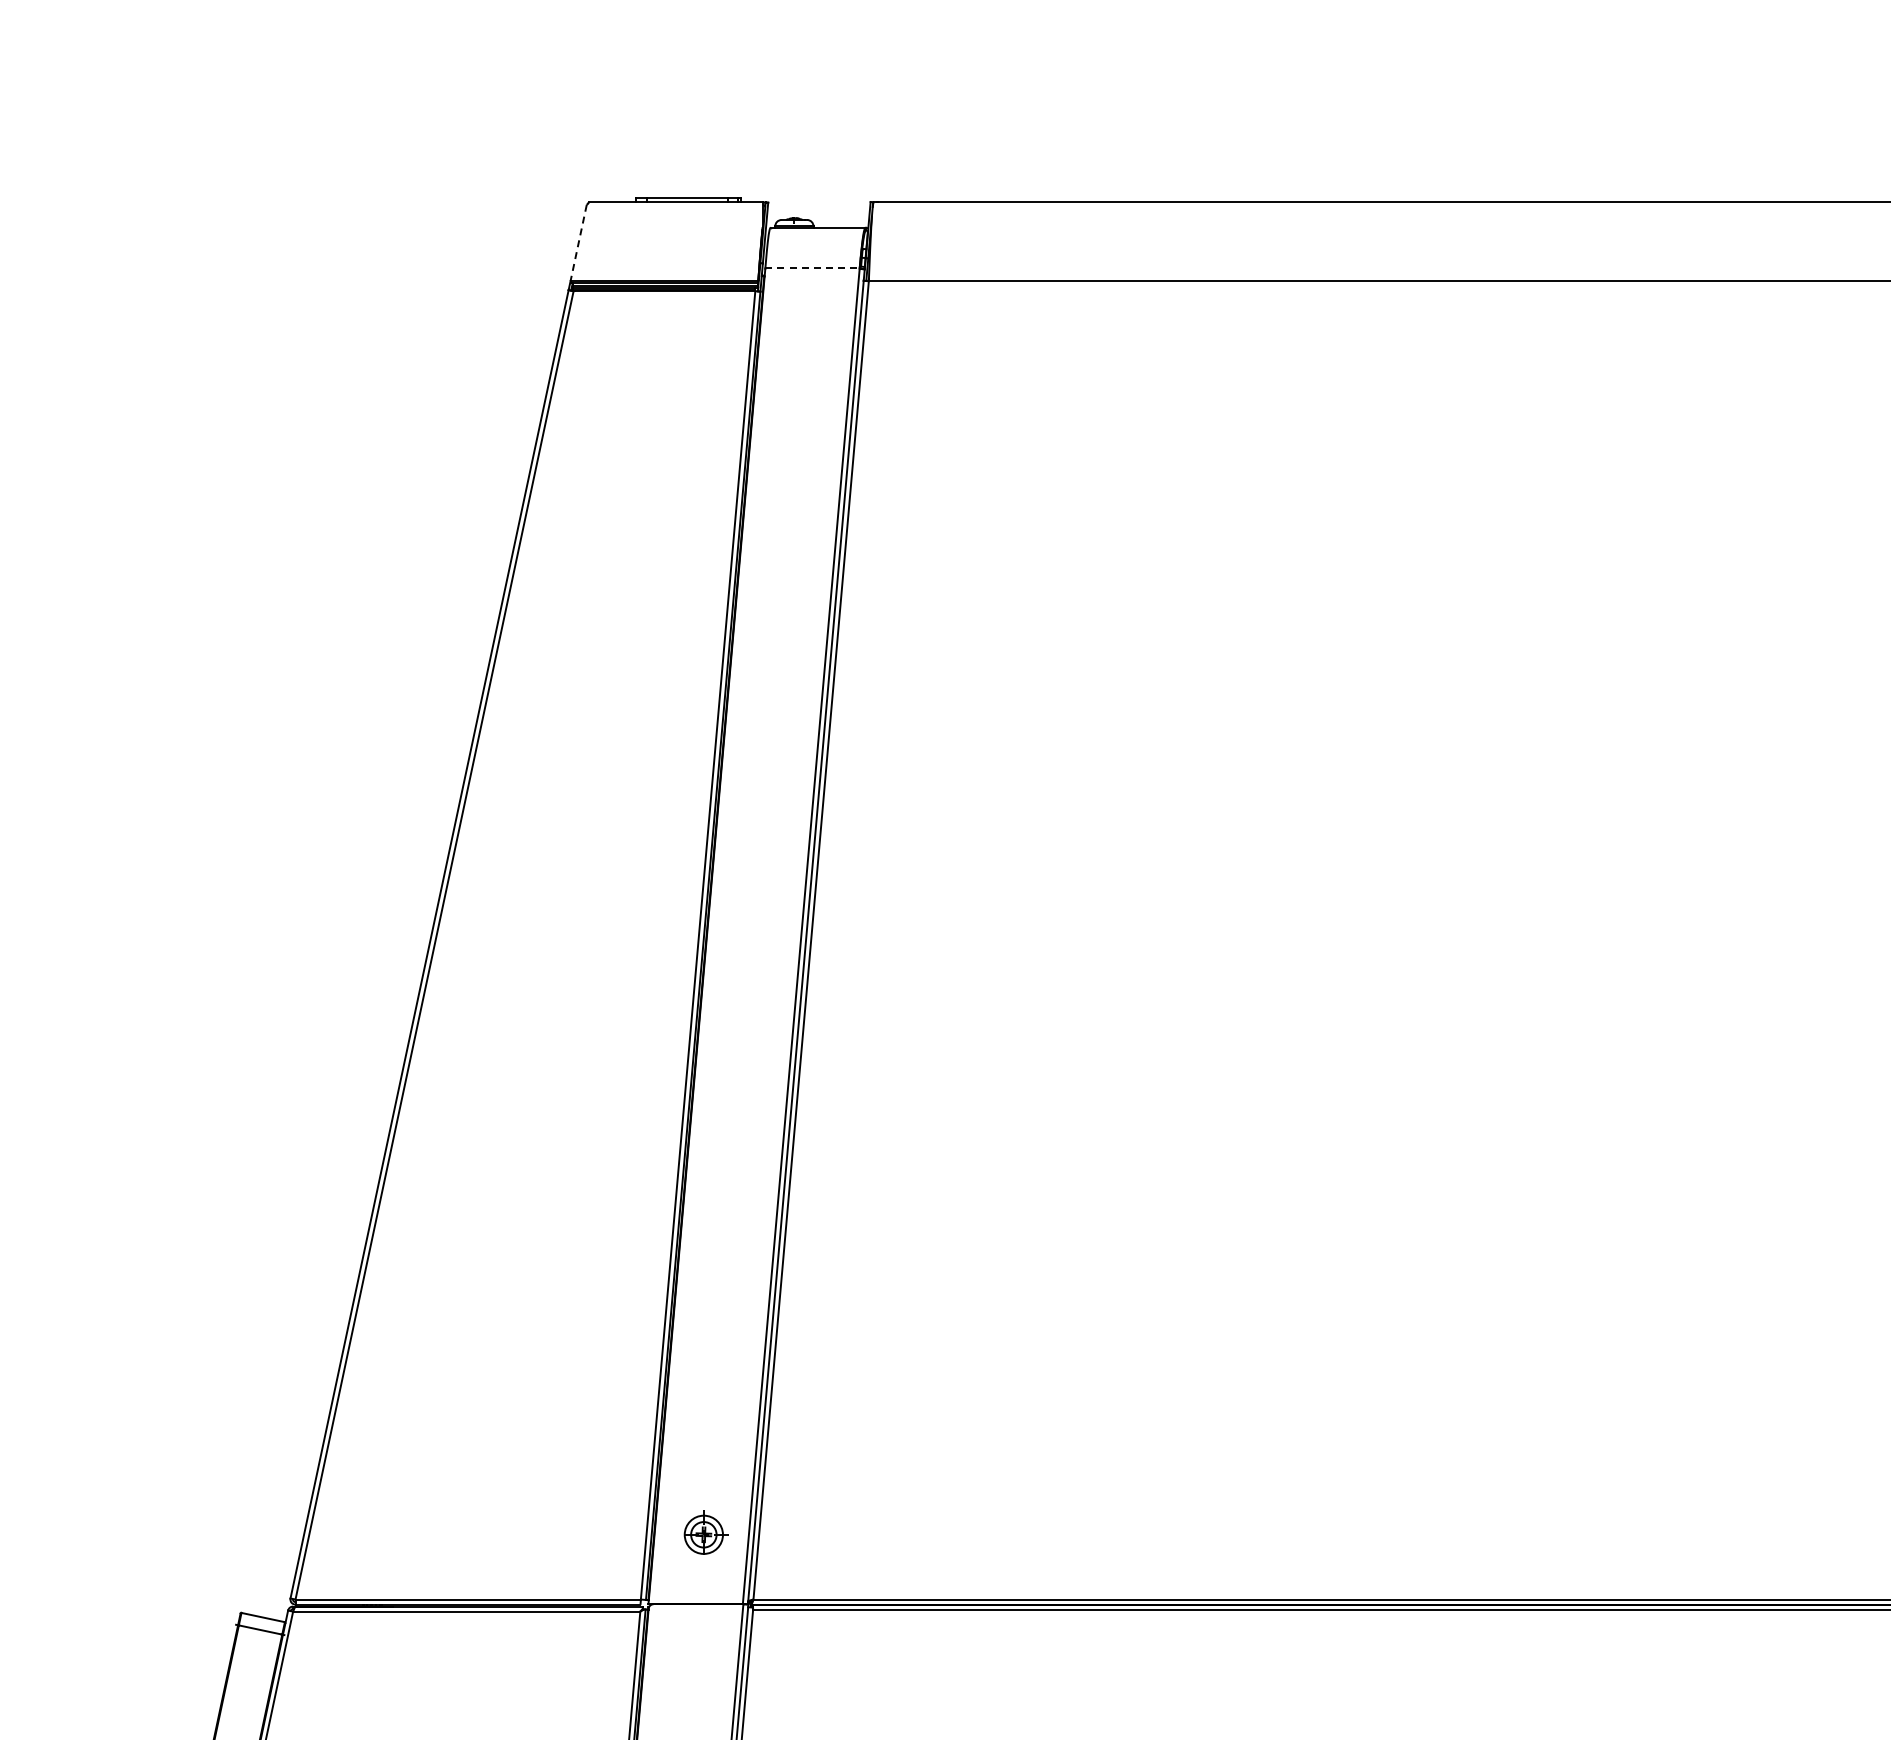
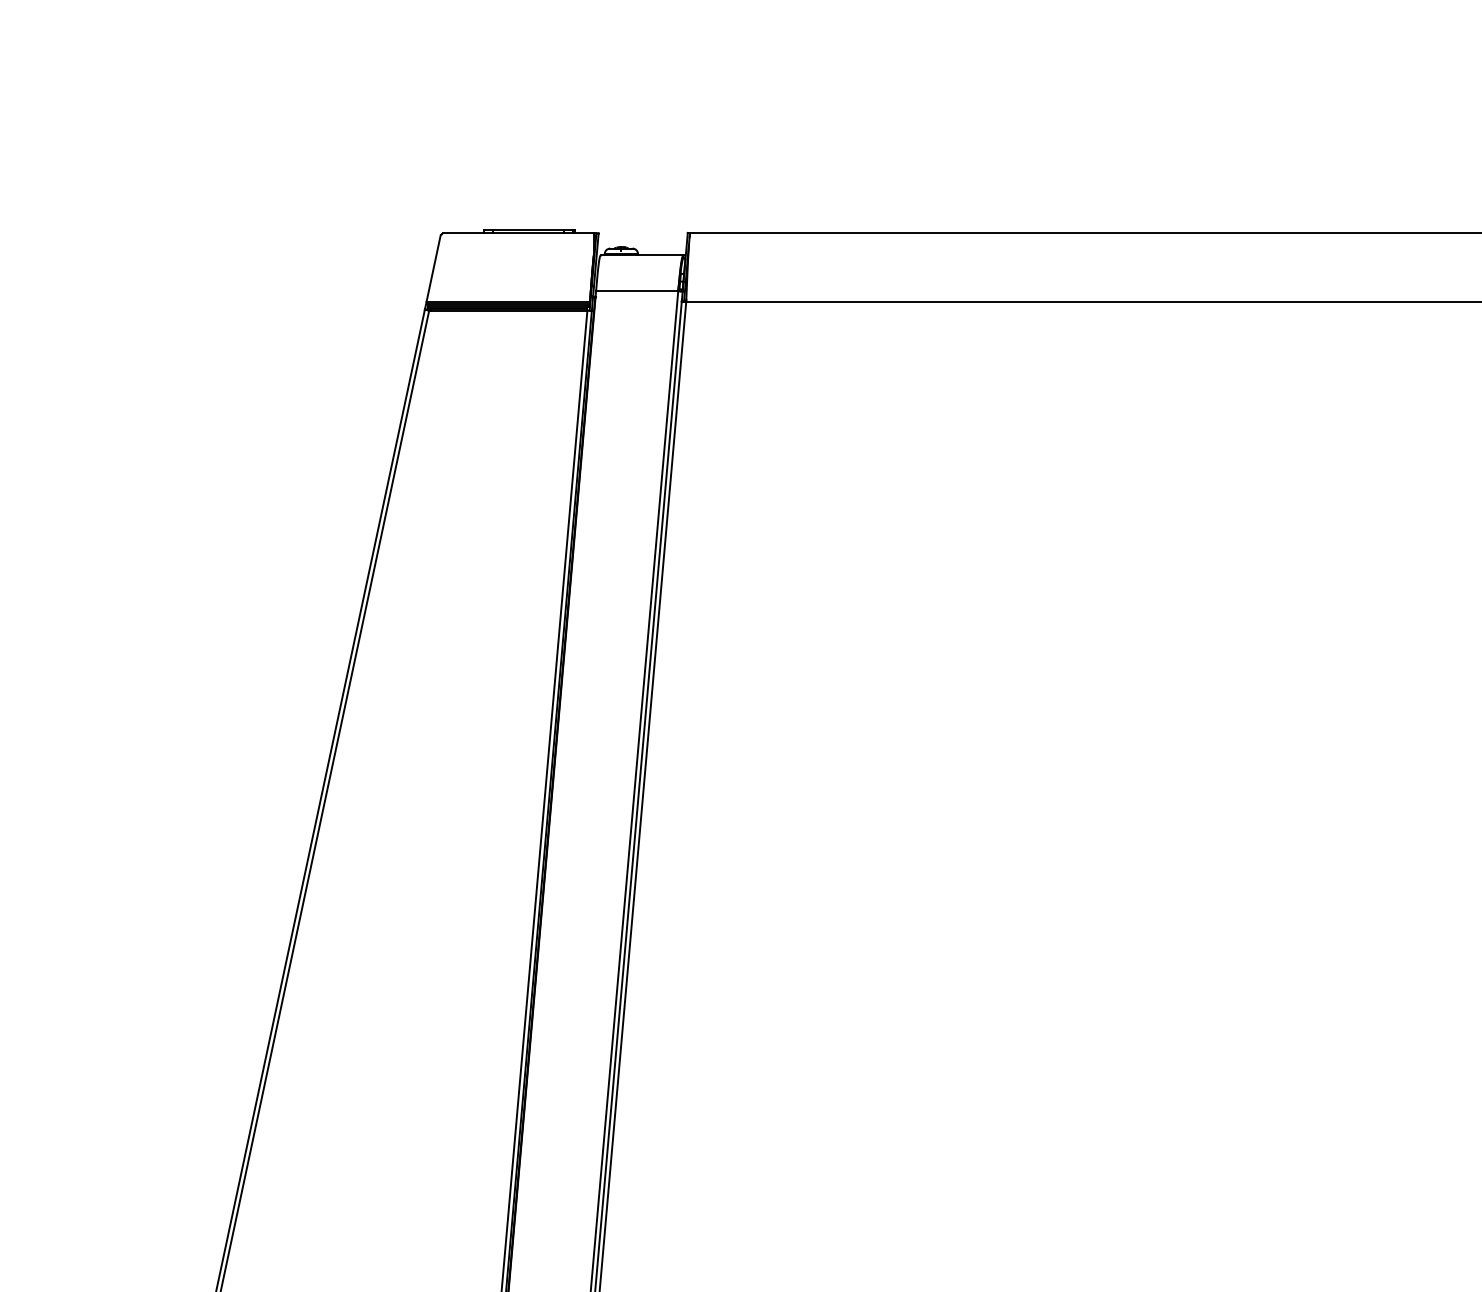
line: (578, 243) -> (433, 269), dashed -> solid
line: (813, 268) -> (638, 290), dashed -> solid

